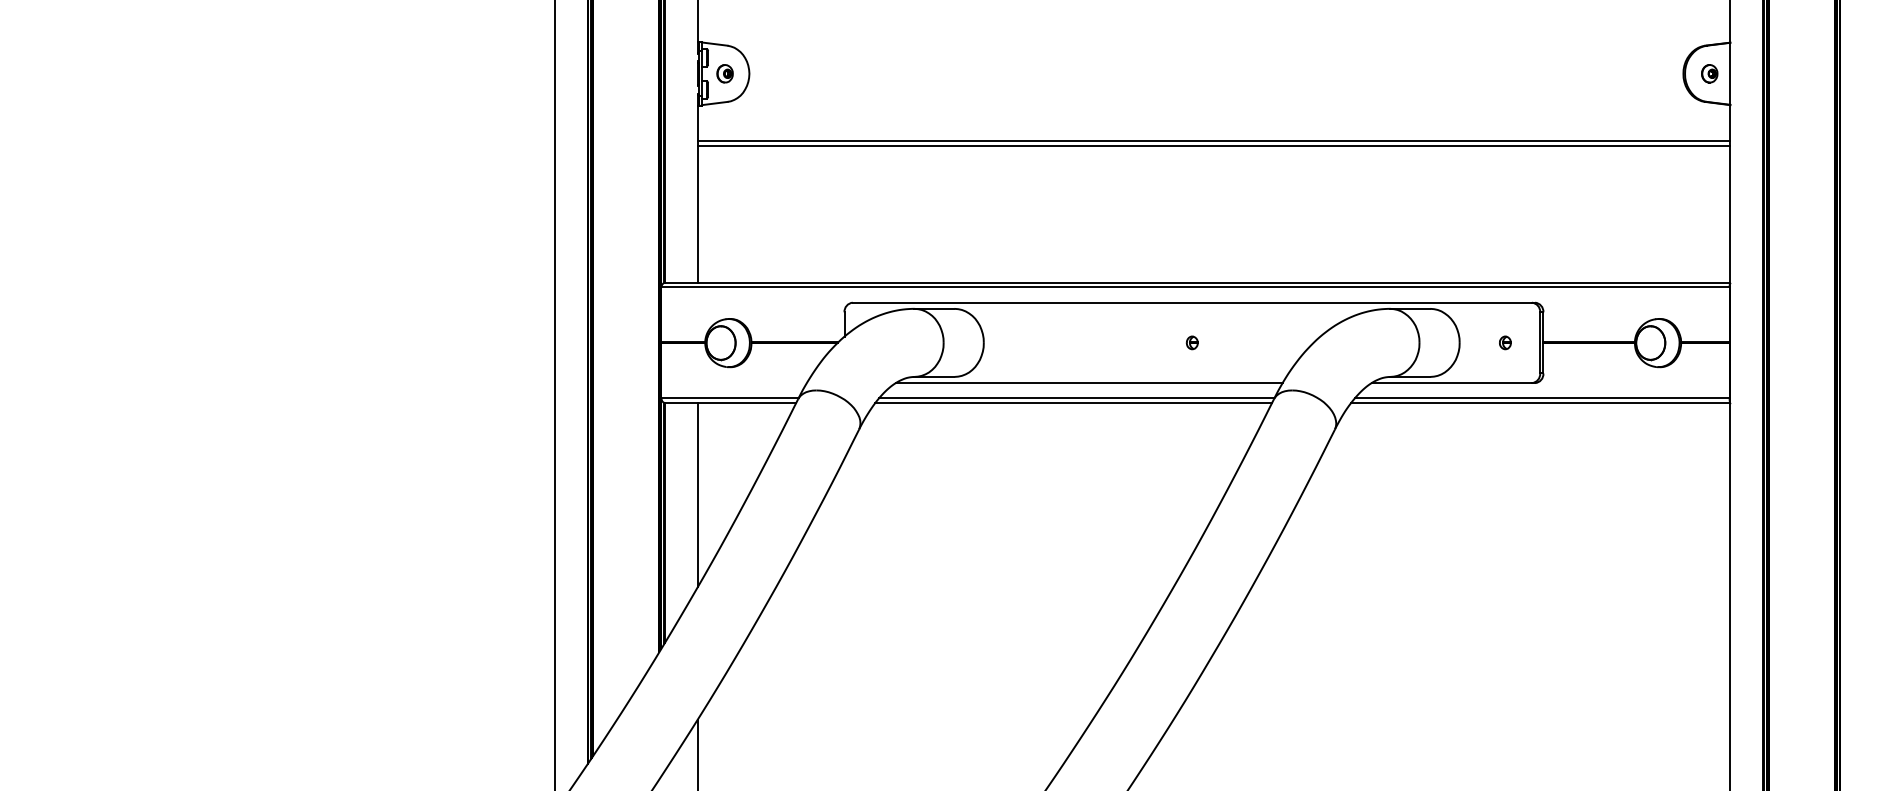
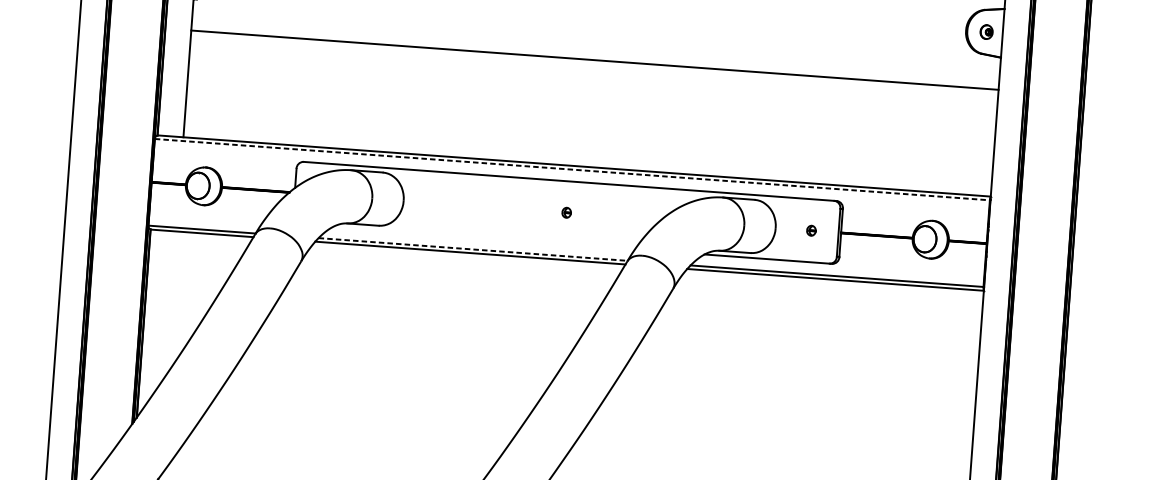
line: (1213, 141) -> (594, 56), removed
line: (1195, 287) -> (572, 169), solid -> dashed
line: (1088, 383) -> (483, 238), removed
line: (1076, 398) -> (472, 249), solid -> dashed
line: (697, 495) -> (171, 303), removed

